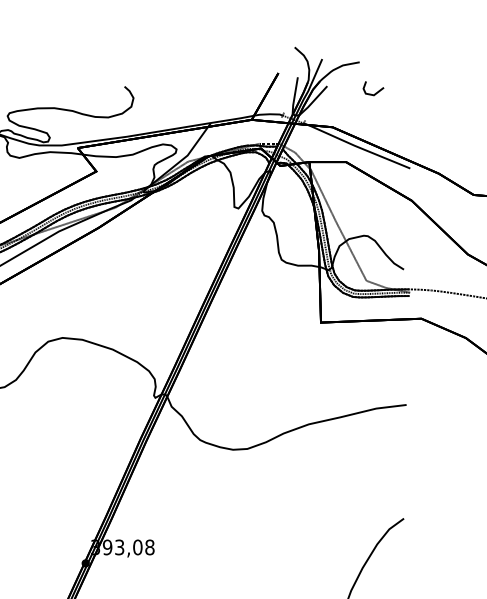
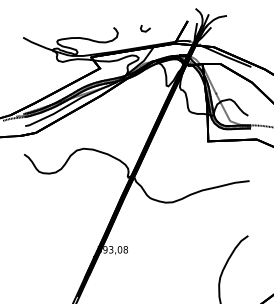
line: (373, 92) -> (145, 30), moved

